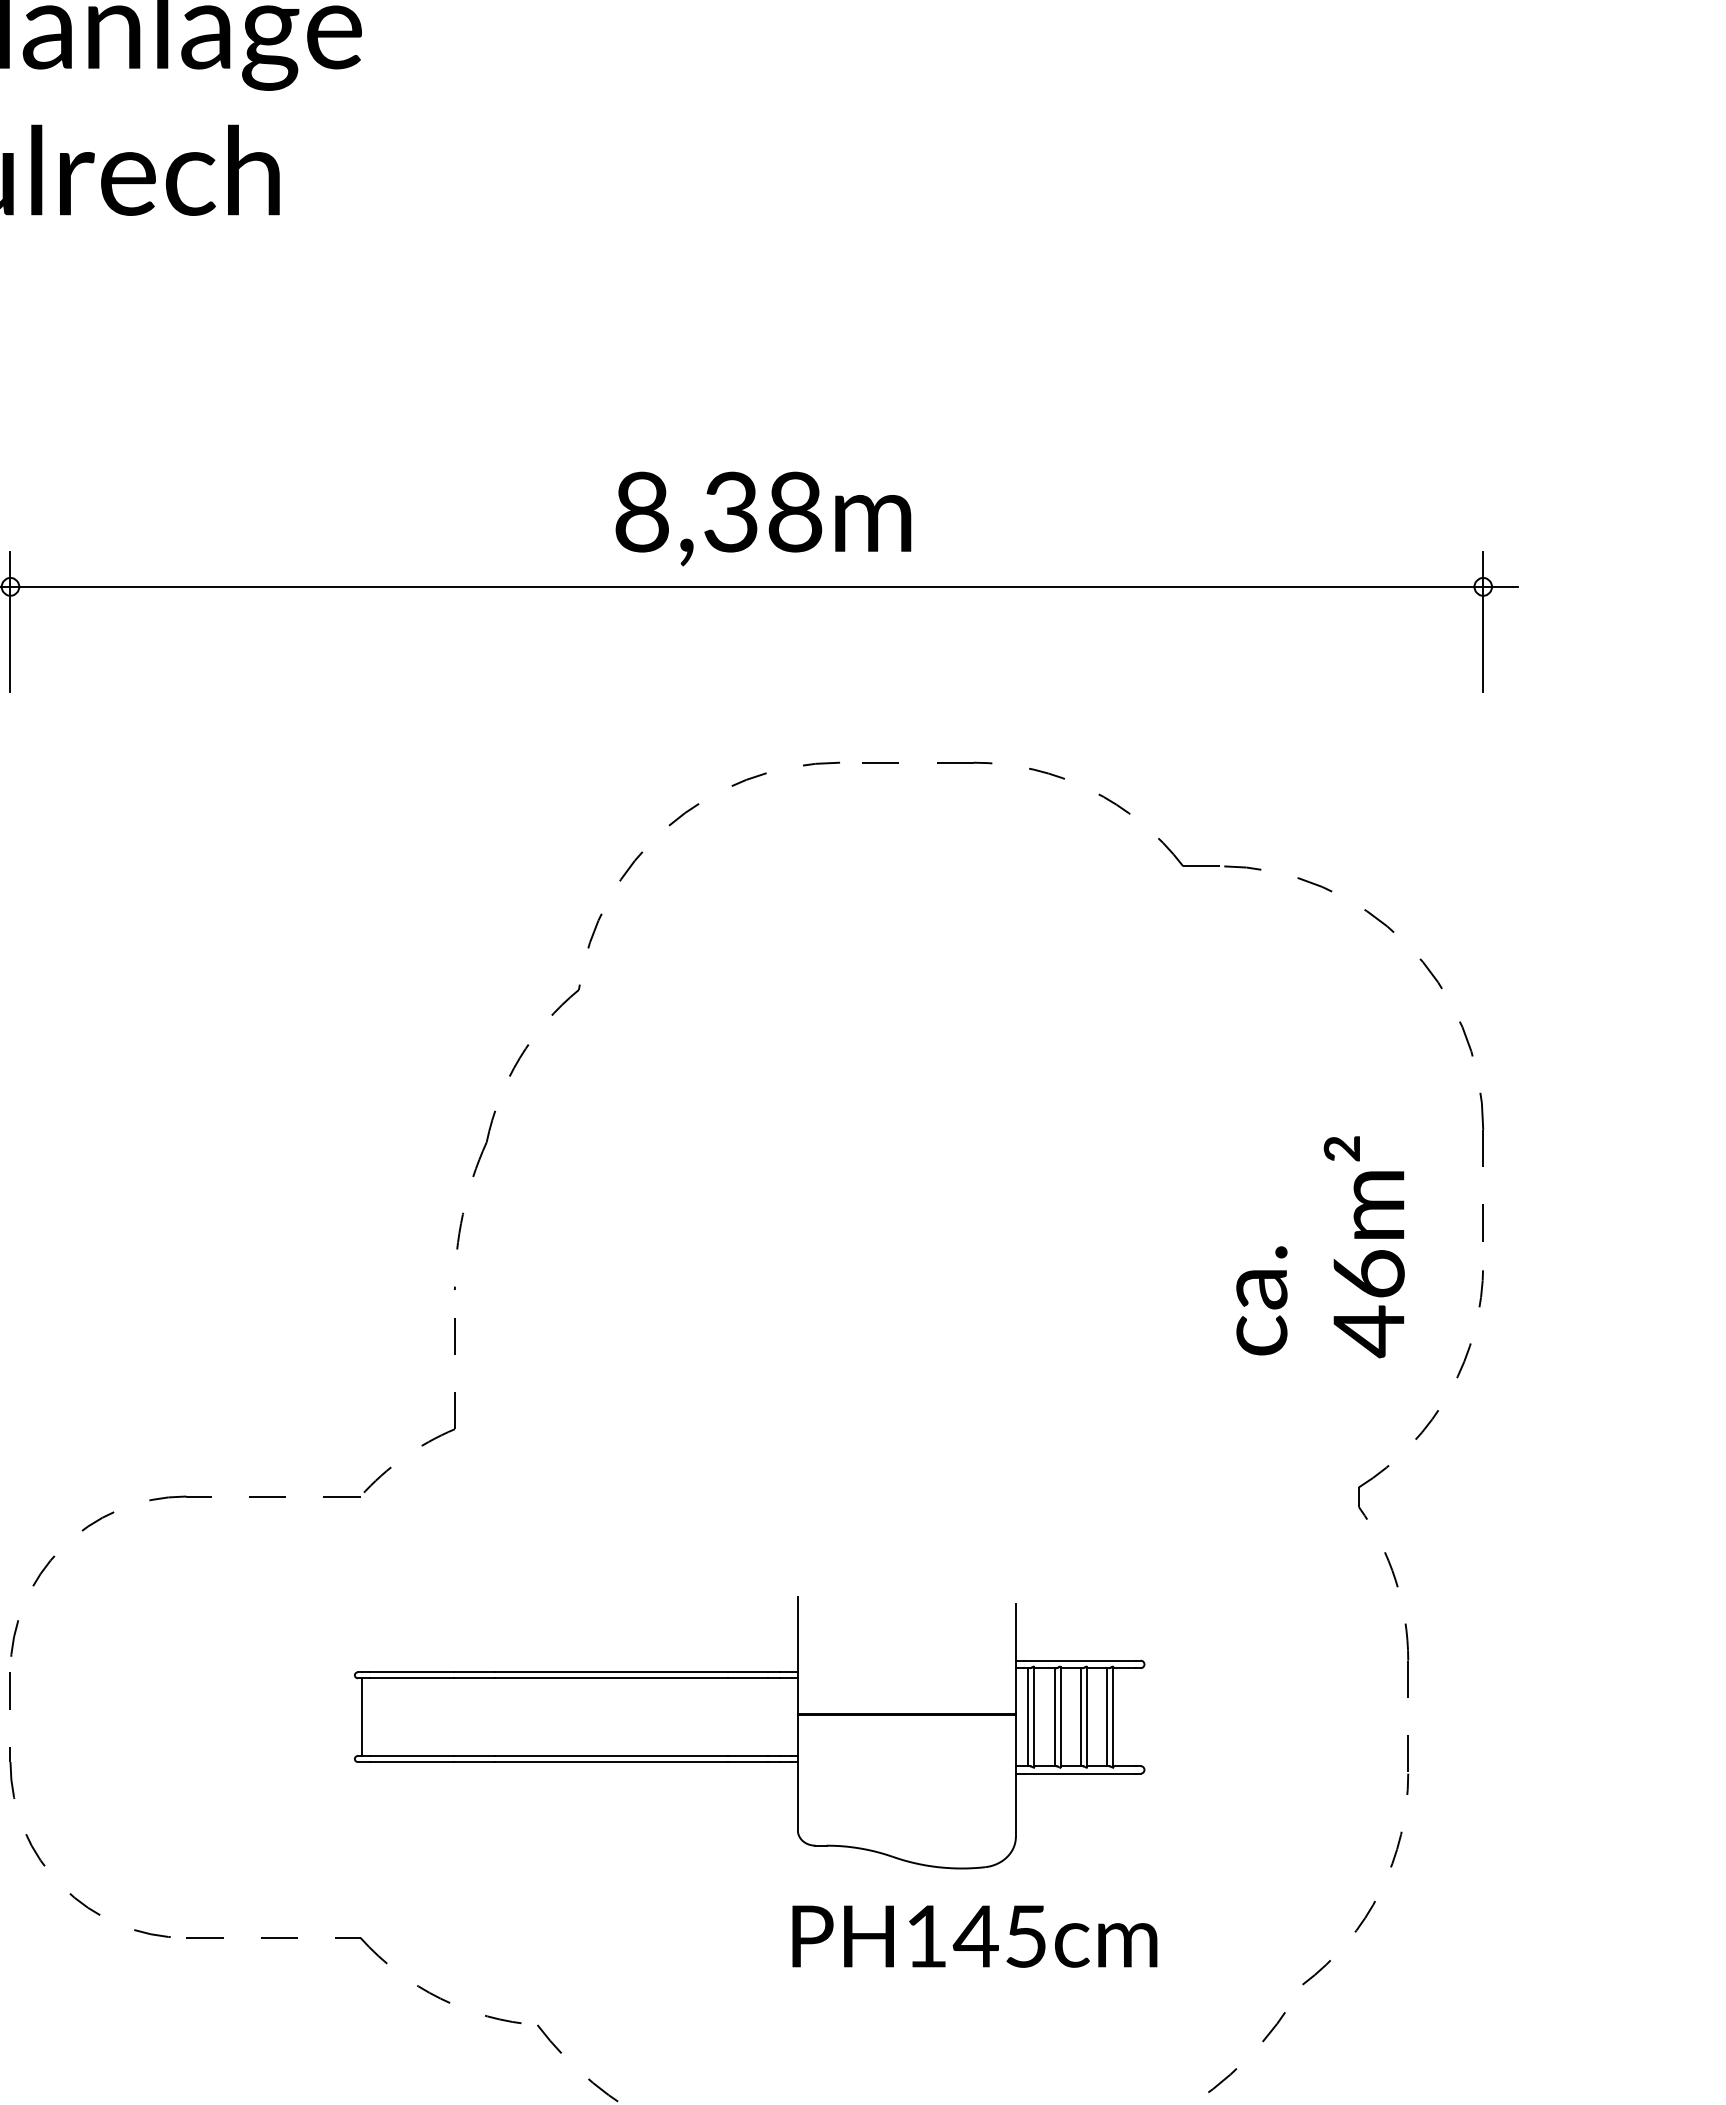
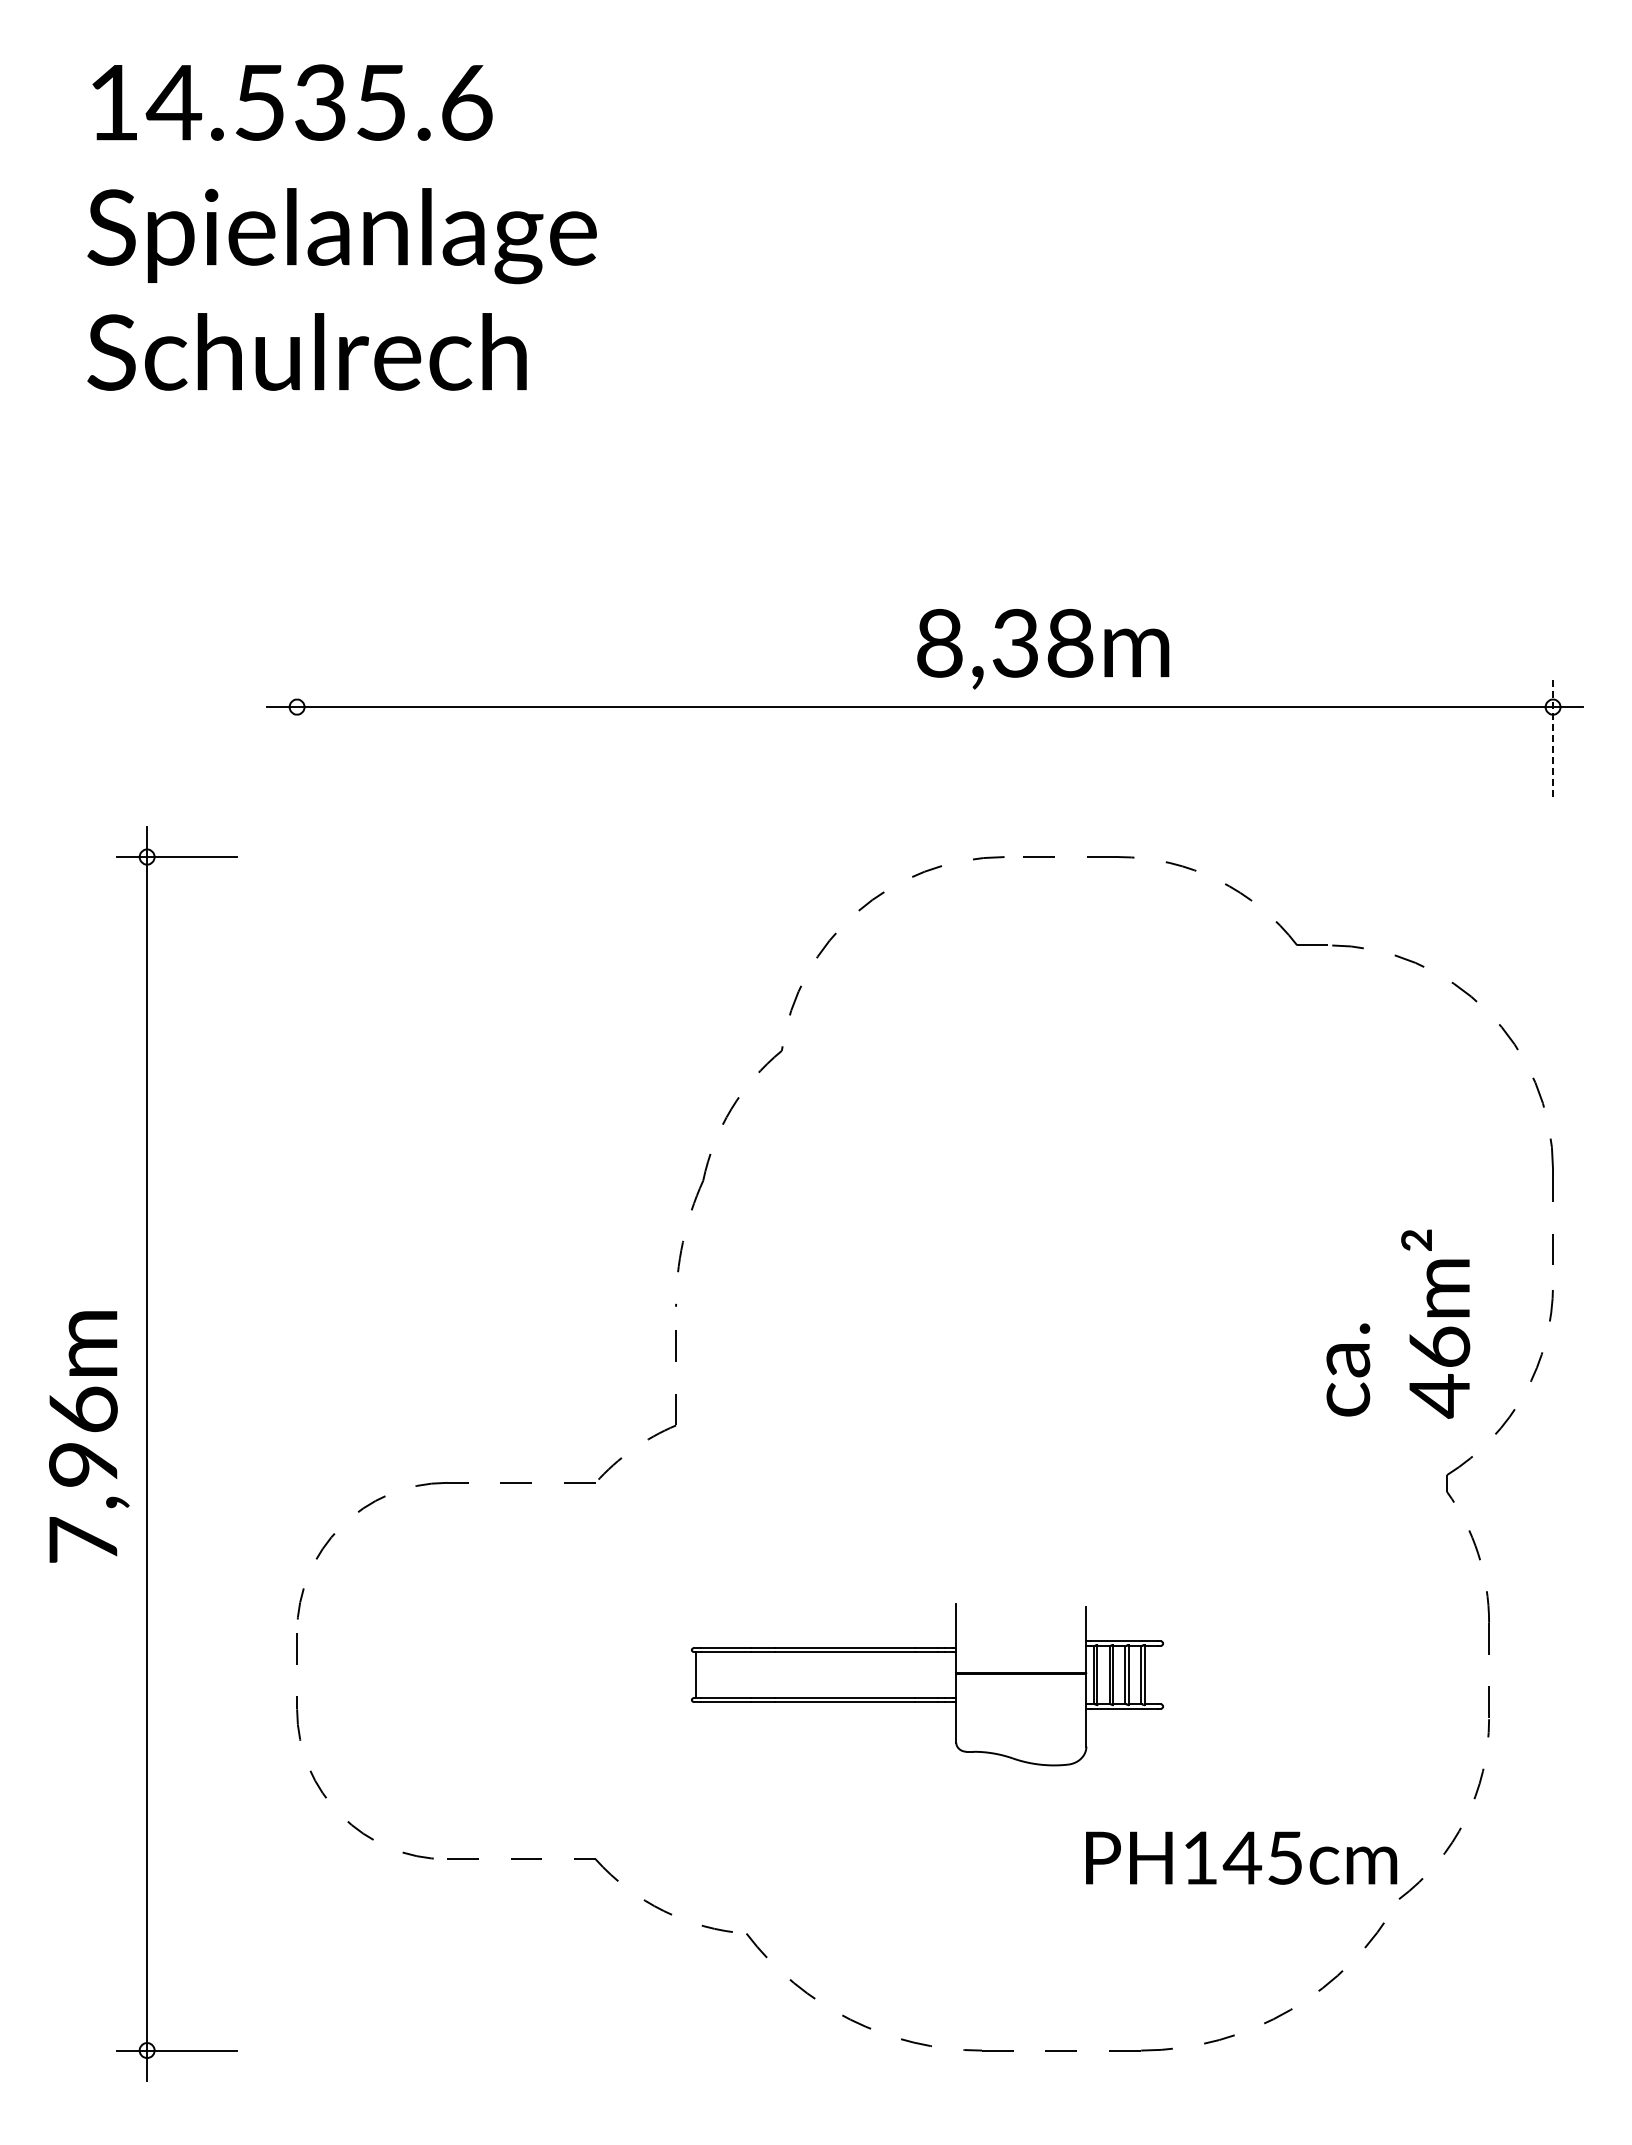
text: (763, 519) -> (1043, 649), moved
line: (10, 622) -> (297, 737), removed
line: (1483, 622) -> (1553, 737), solid -> dashed
text: (1320, 1246) -> (1398, 1323), moved
part: (749, 1732) -> (927, 1684), size x0.7
text: (974, 1935) -> (1241, 1857), moved

